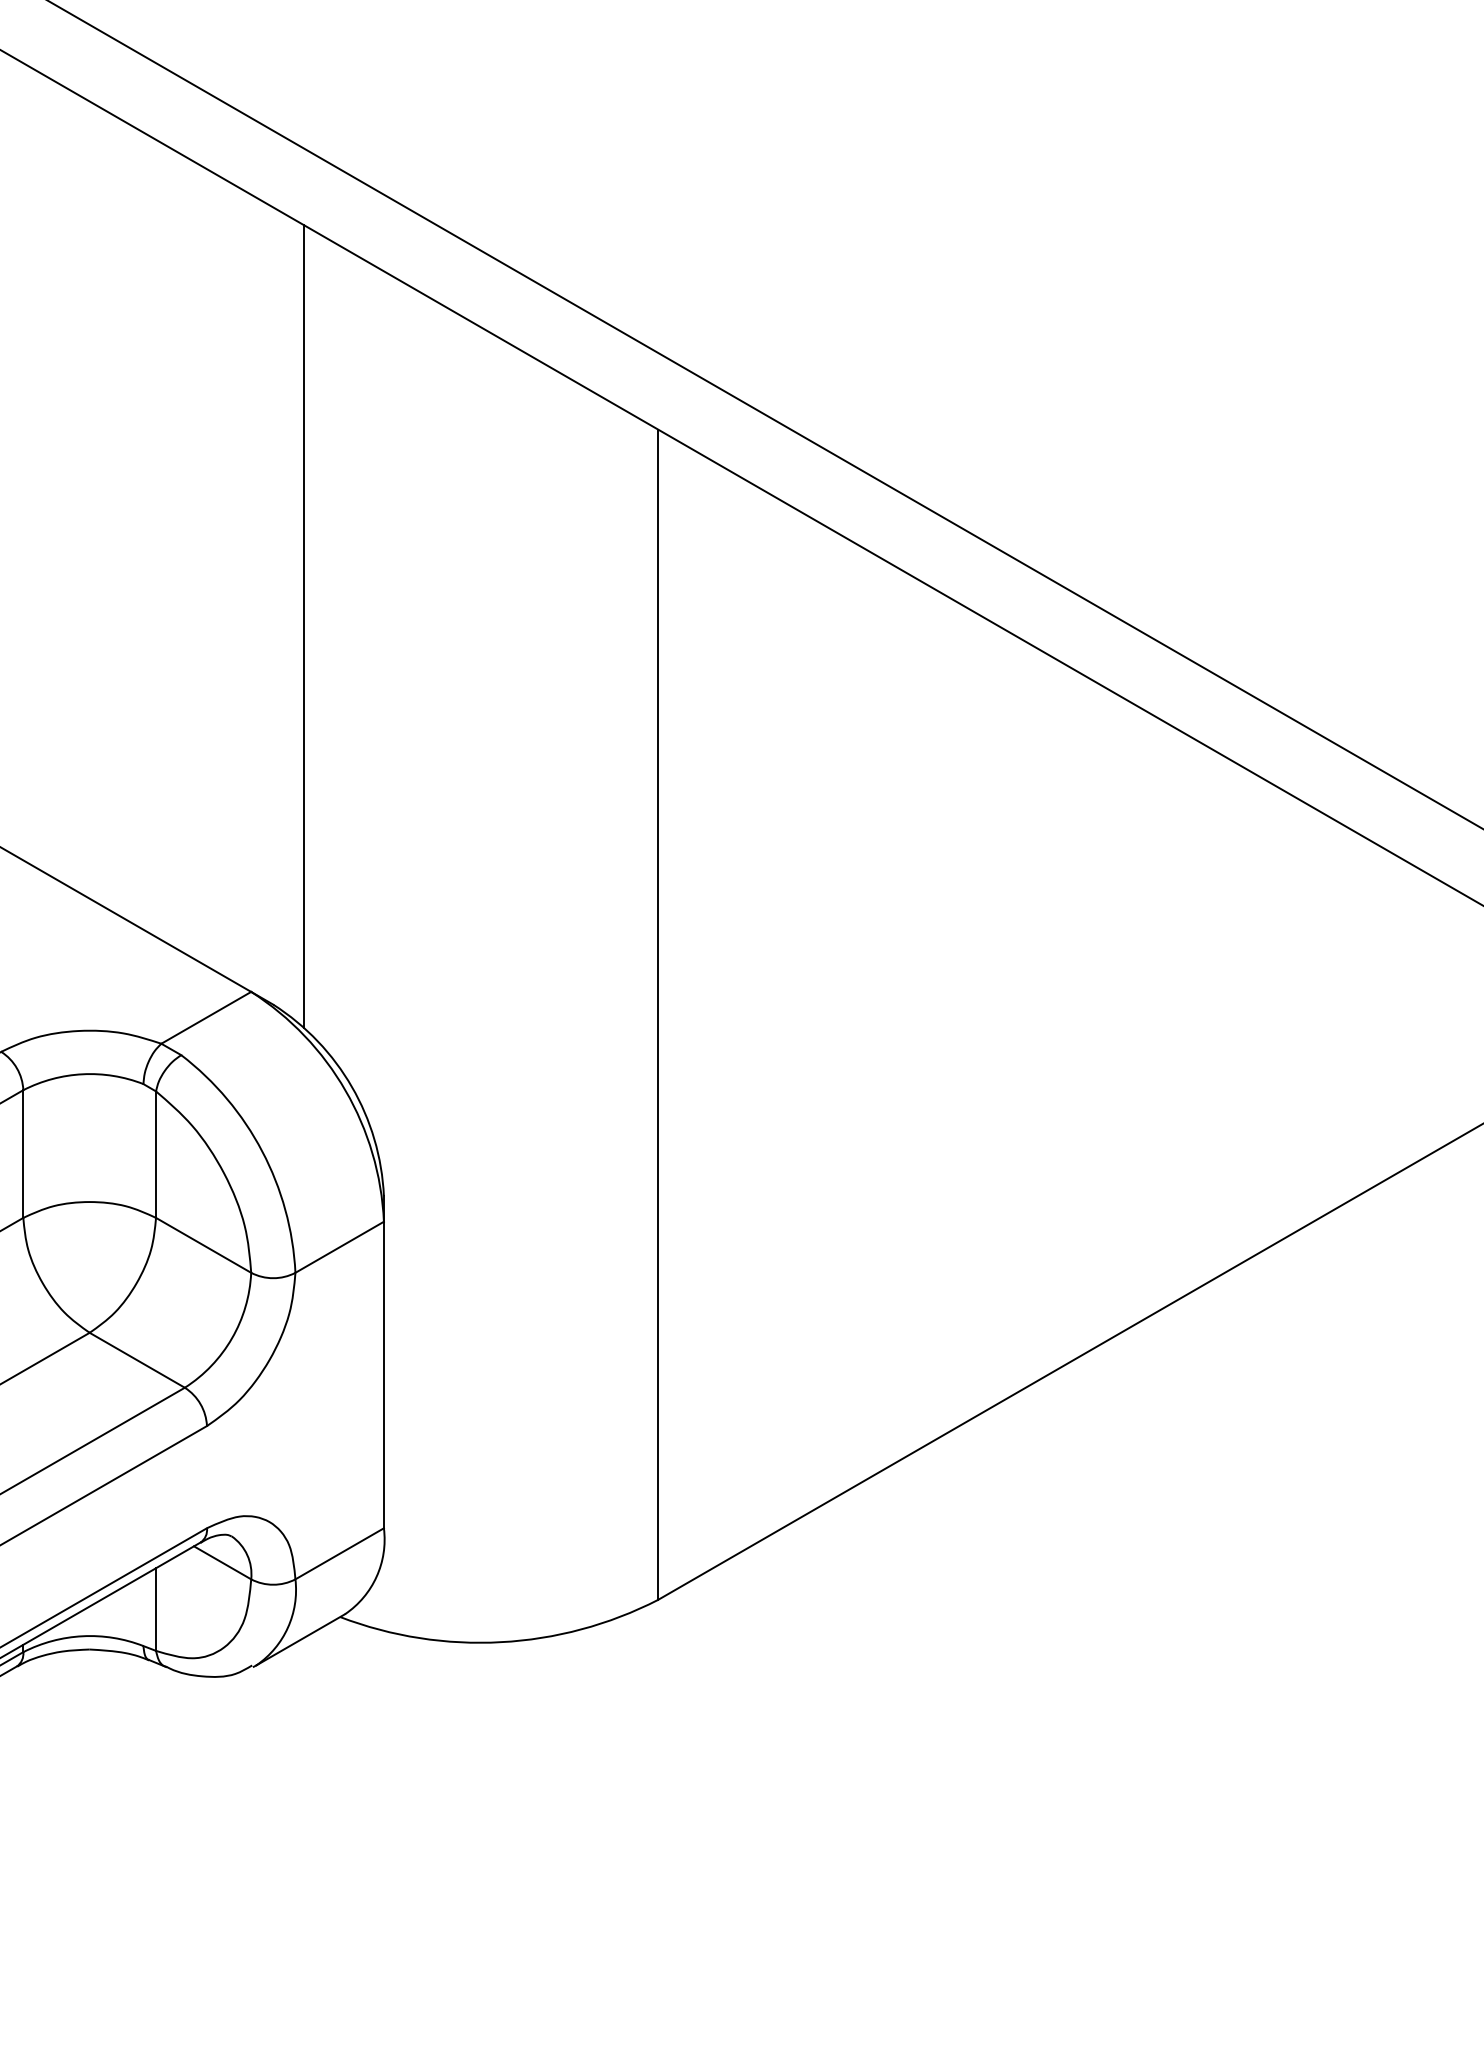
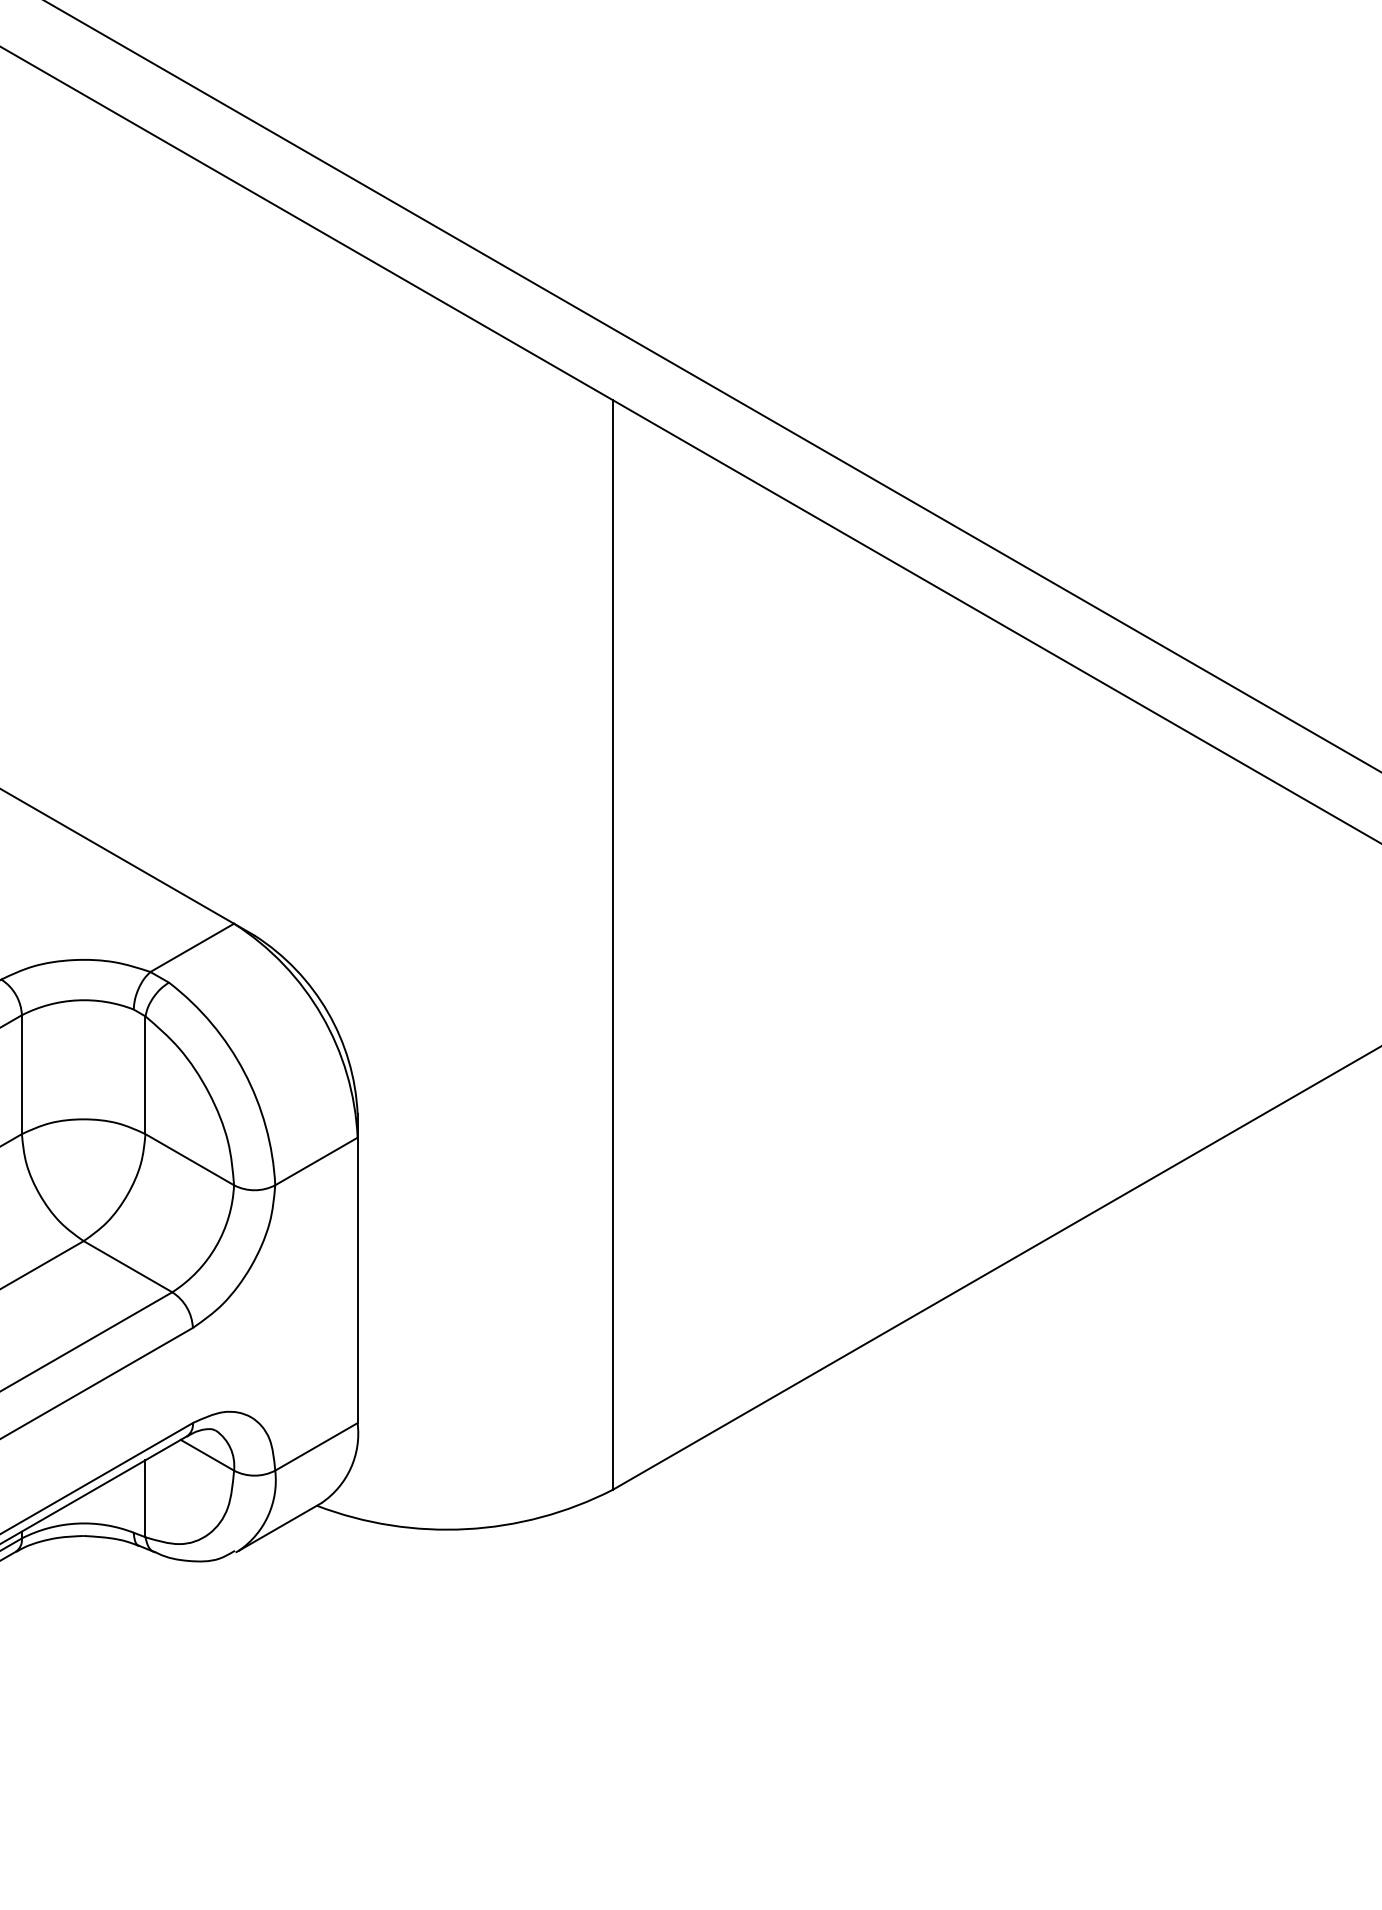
line: (304, 626) -> (283, 583), removed

